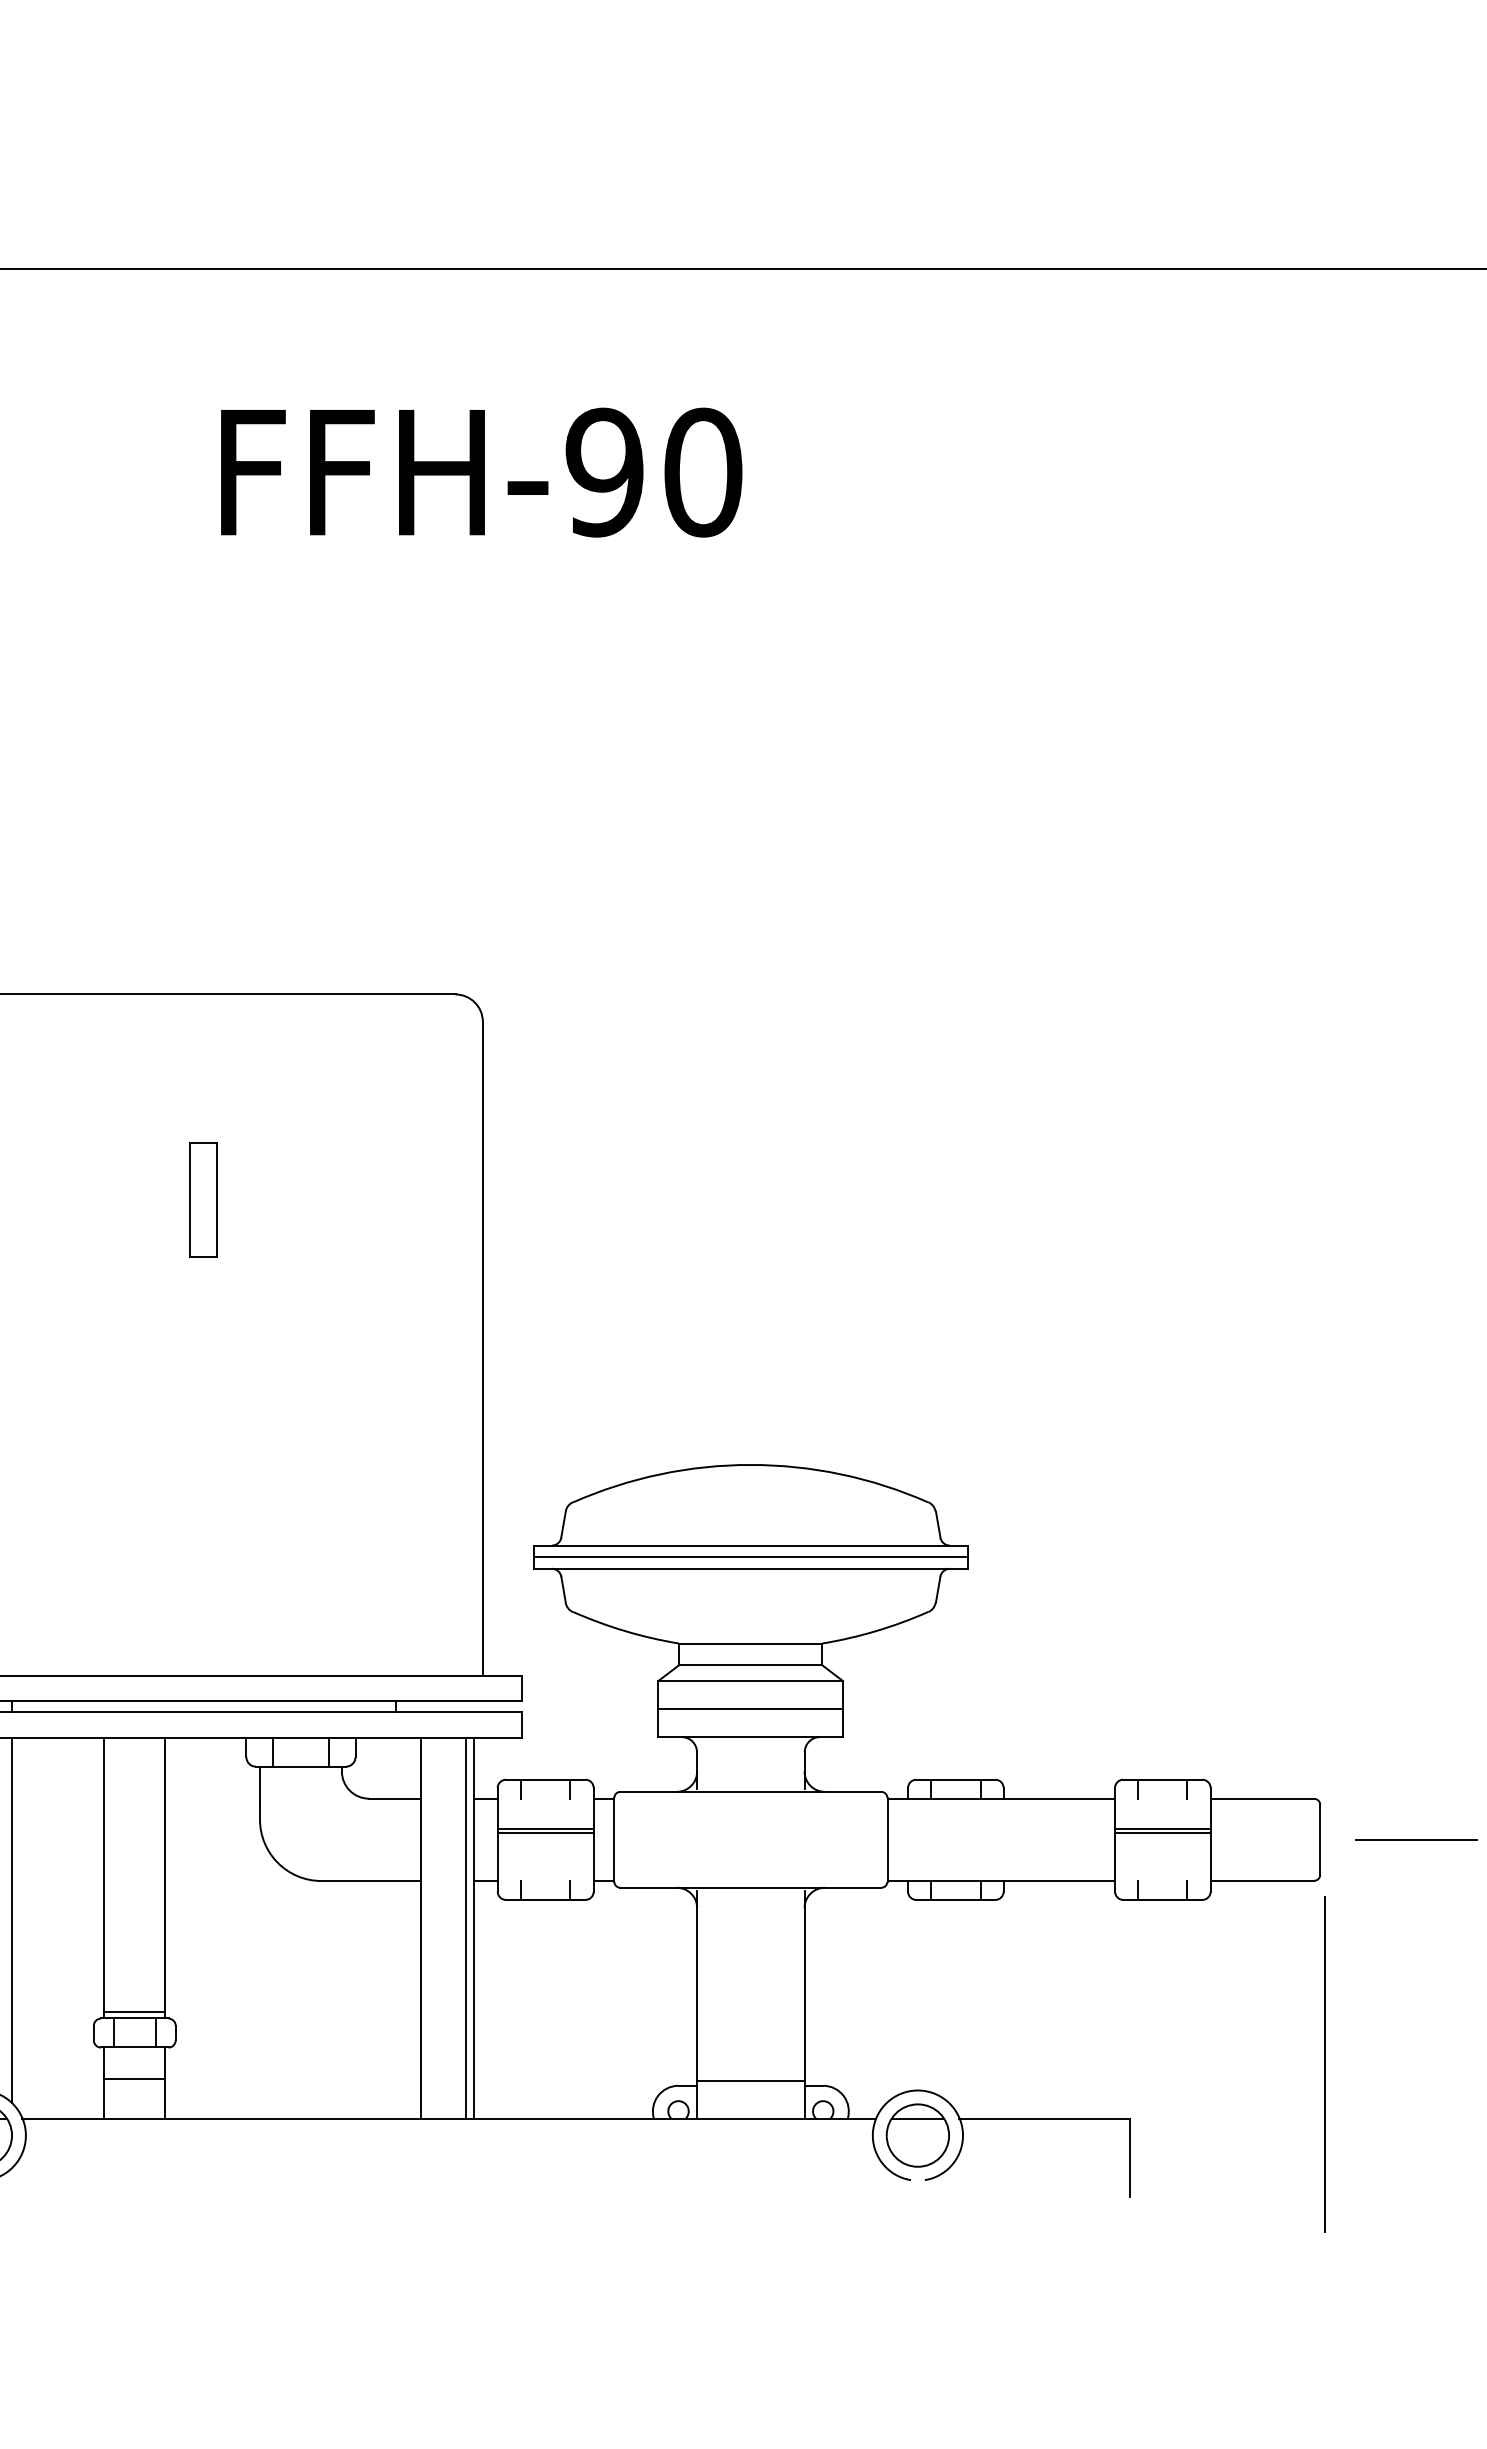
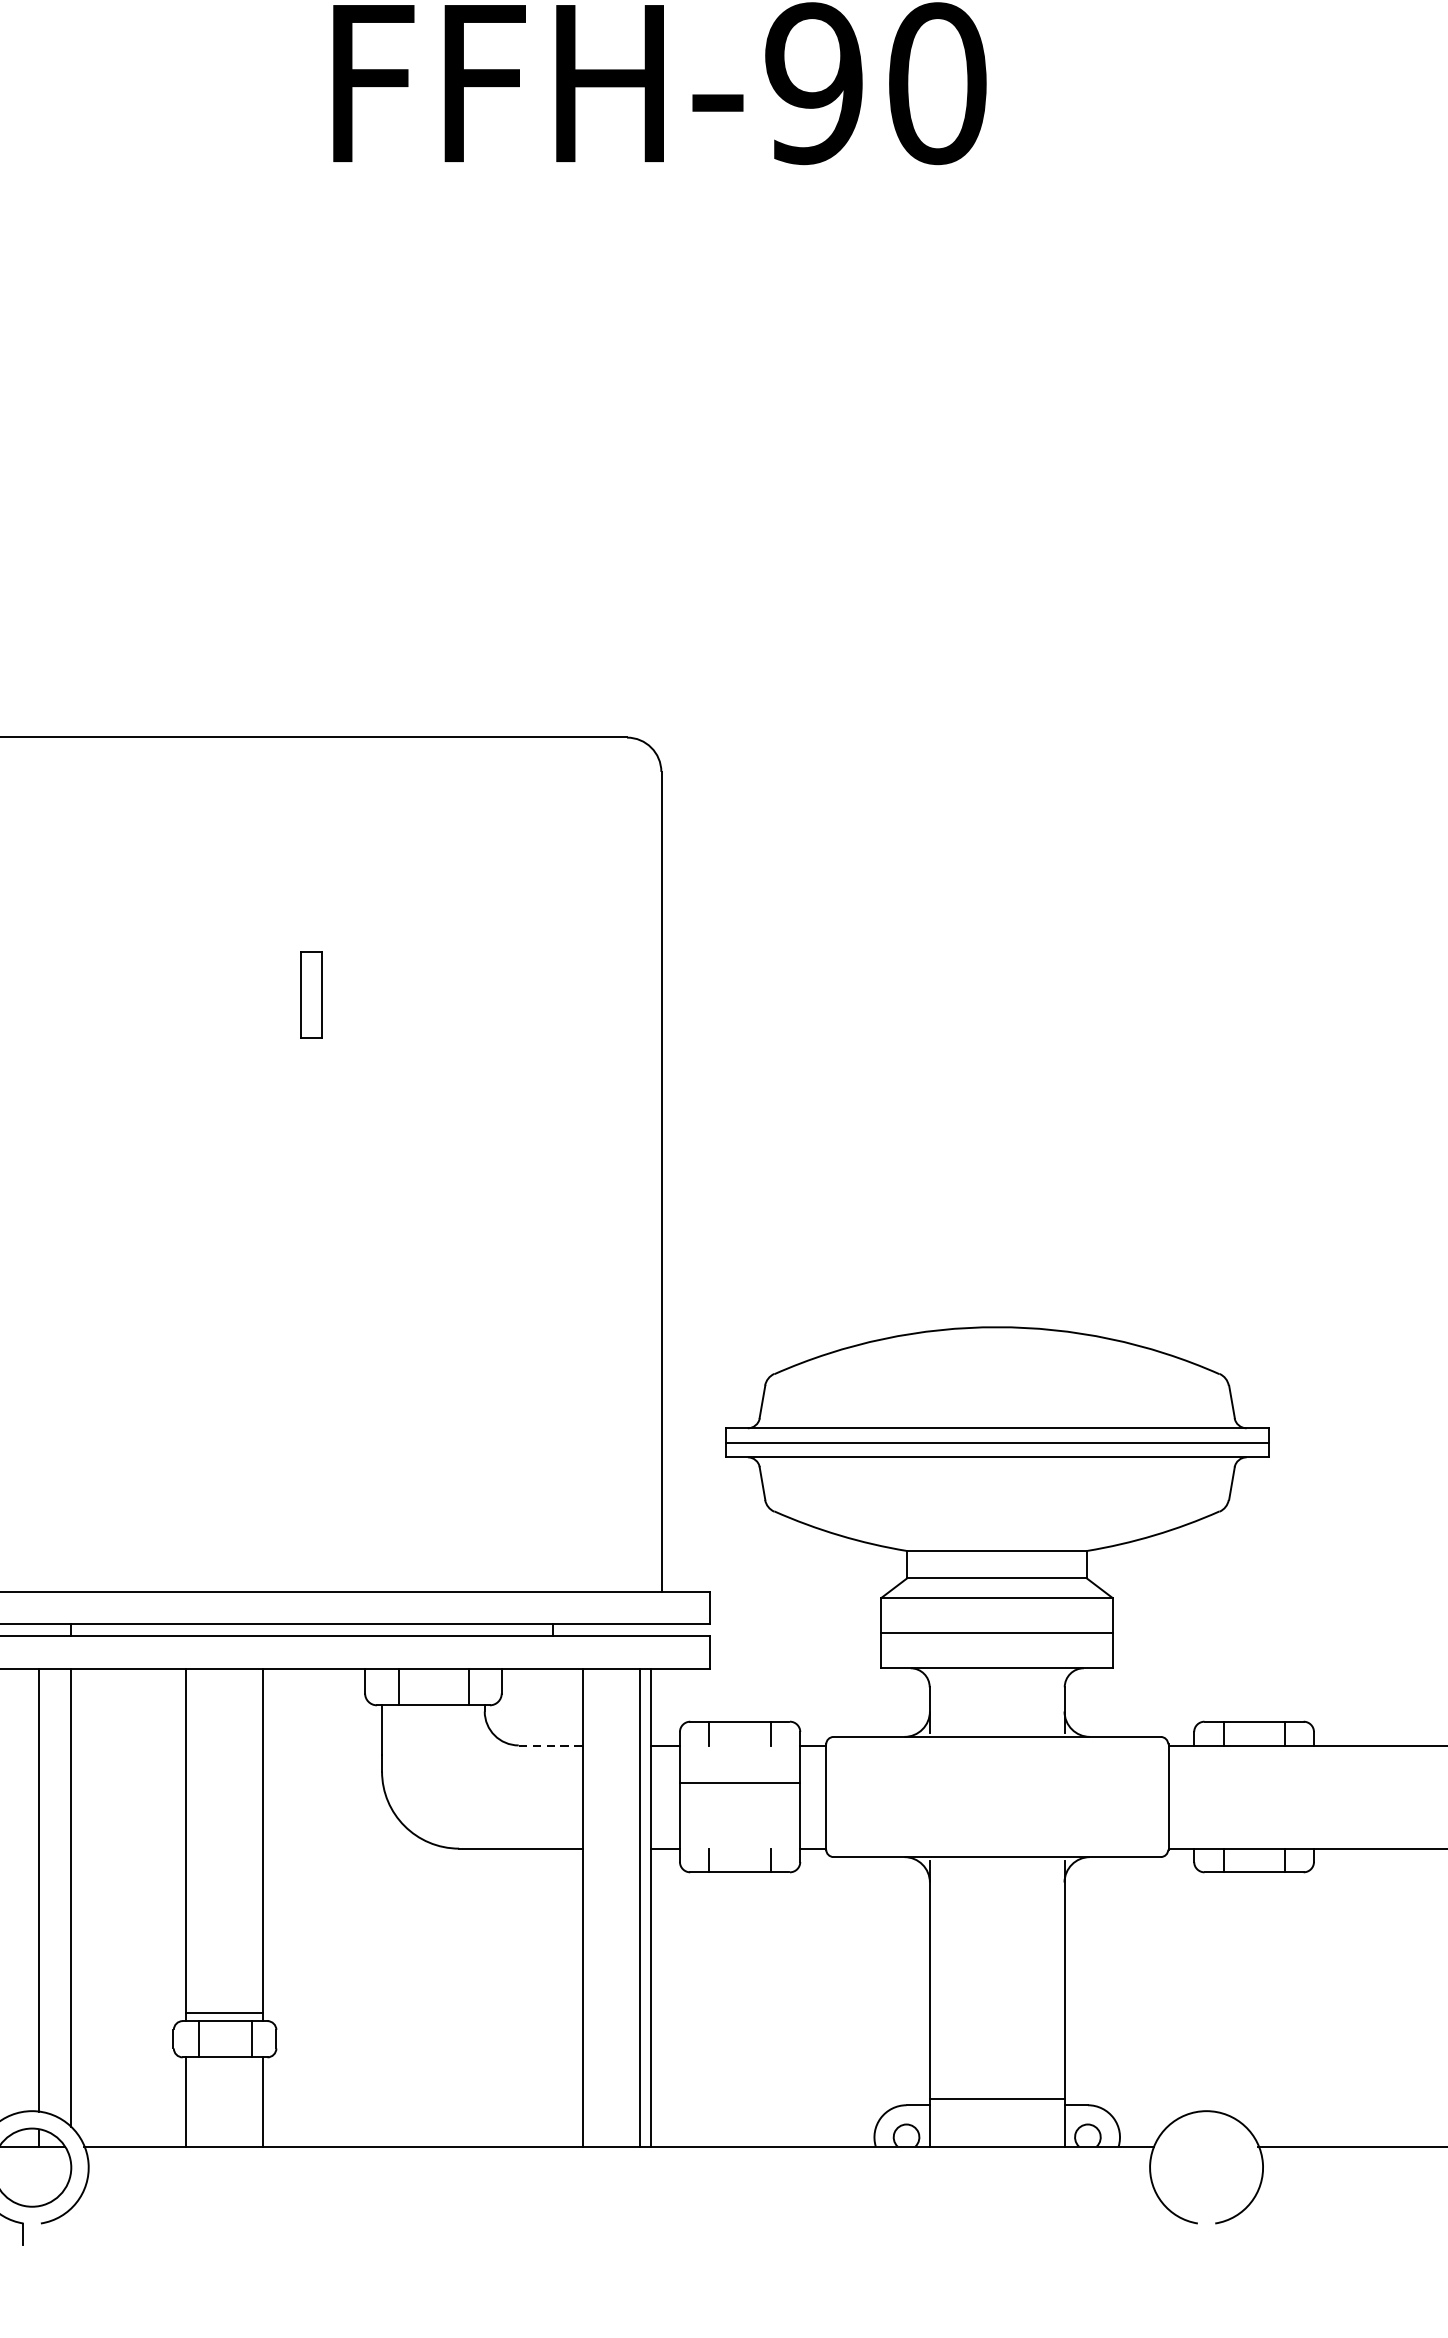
part: (203, 1199) -> (311, 994), size x0.6
line: (394, 1799) -> (550, 1746), solid -> dashed
line: (545, 1832) -> (739, 1787), removed
line: (134, 2079) -> (224, 2097), removed
part: (917, 2135) -> (1206, 2167), removed

